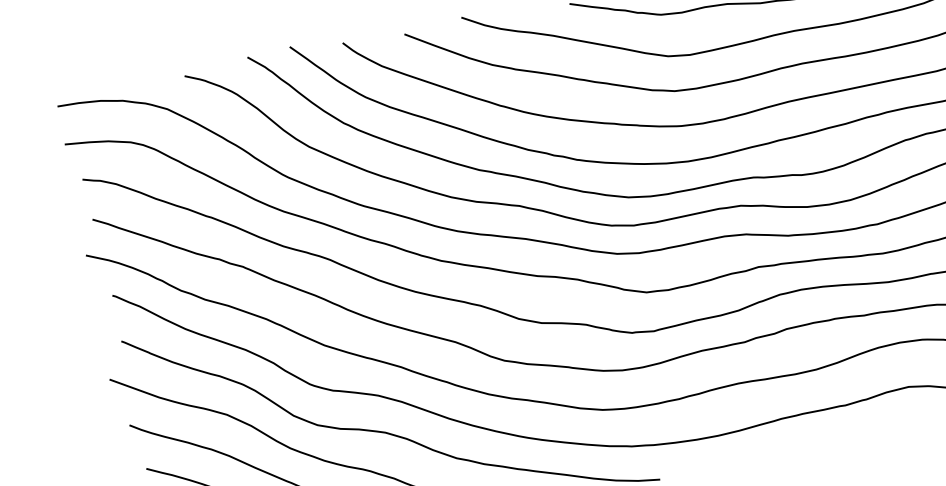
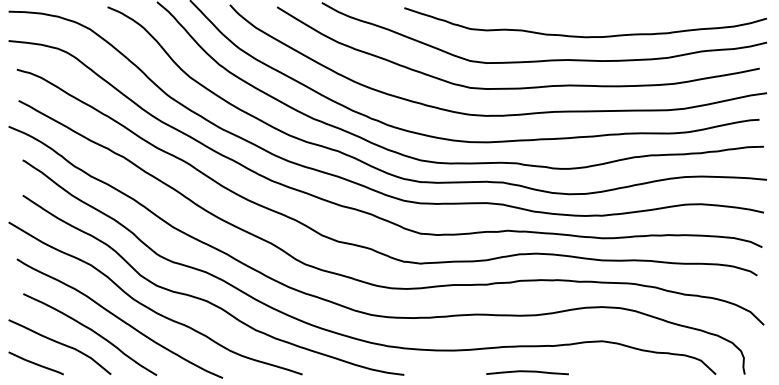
curve: (819, 445) -> (527, 372), added

